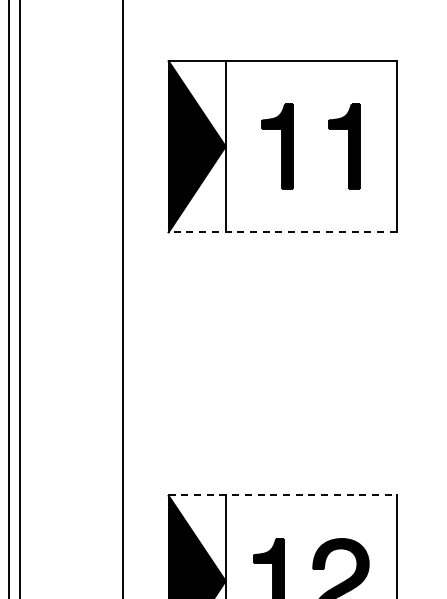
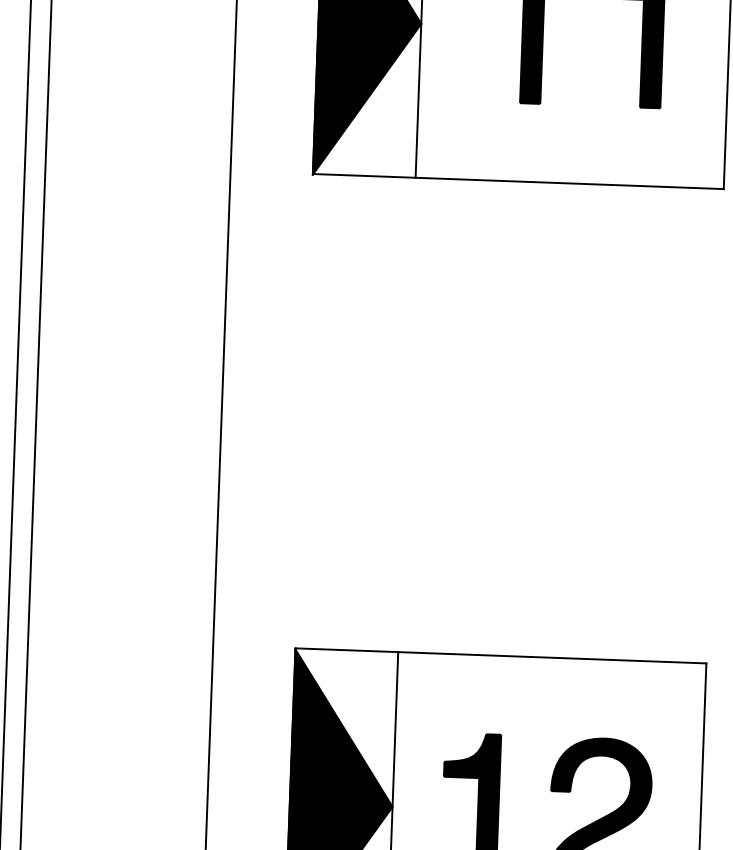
line: (282, 231) -> (518, 180), dashed -> solid
line: (283, 495) -> (502, 656), dashed -> solid

